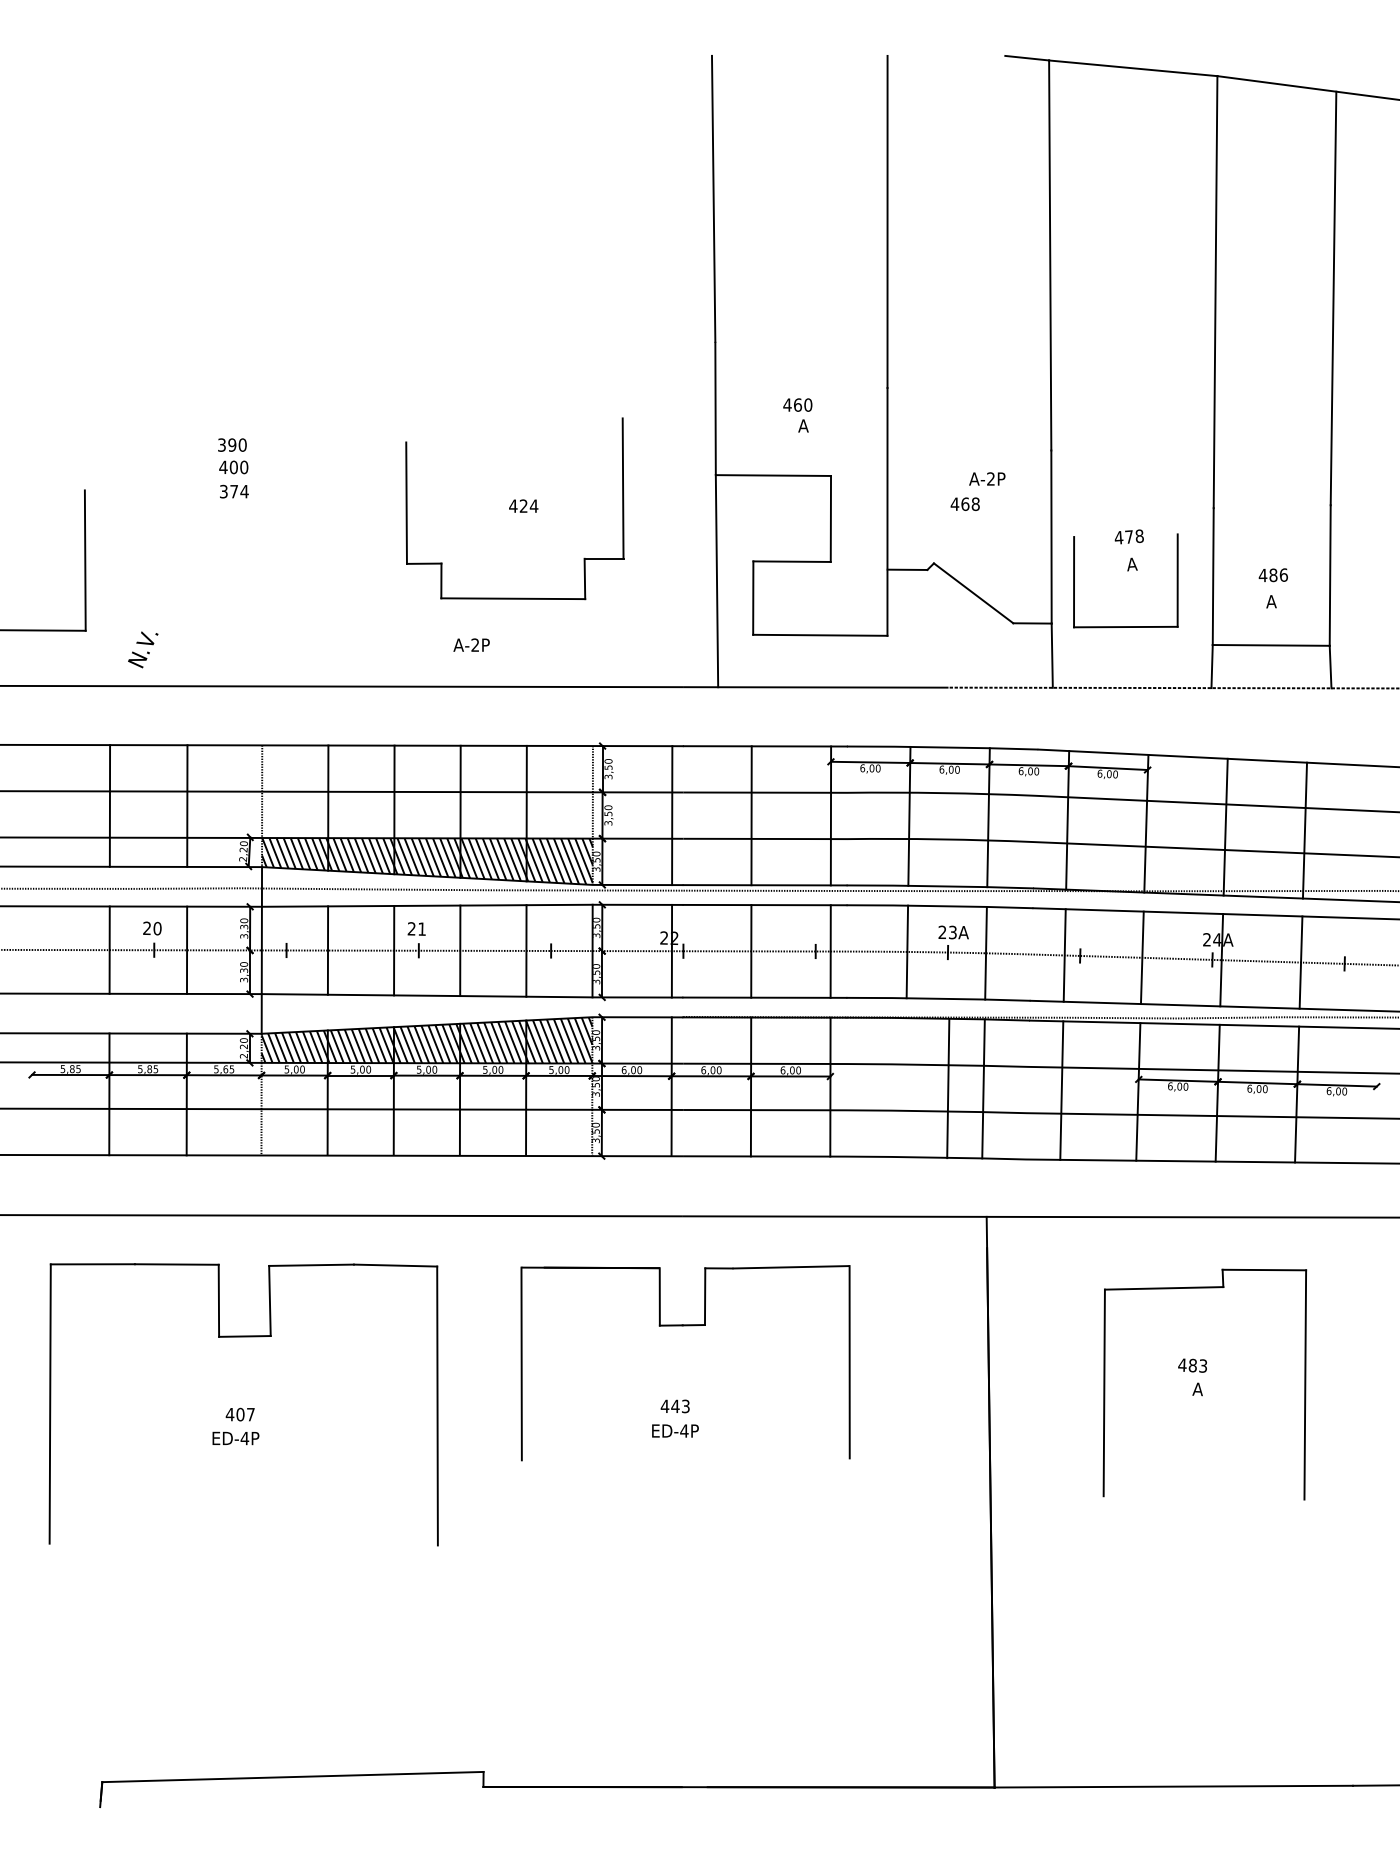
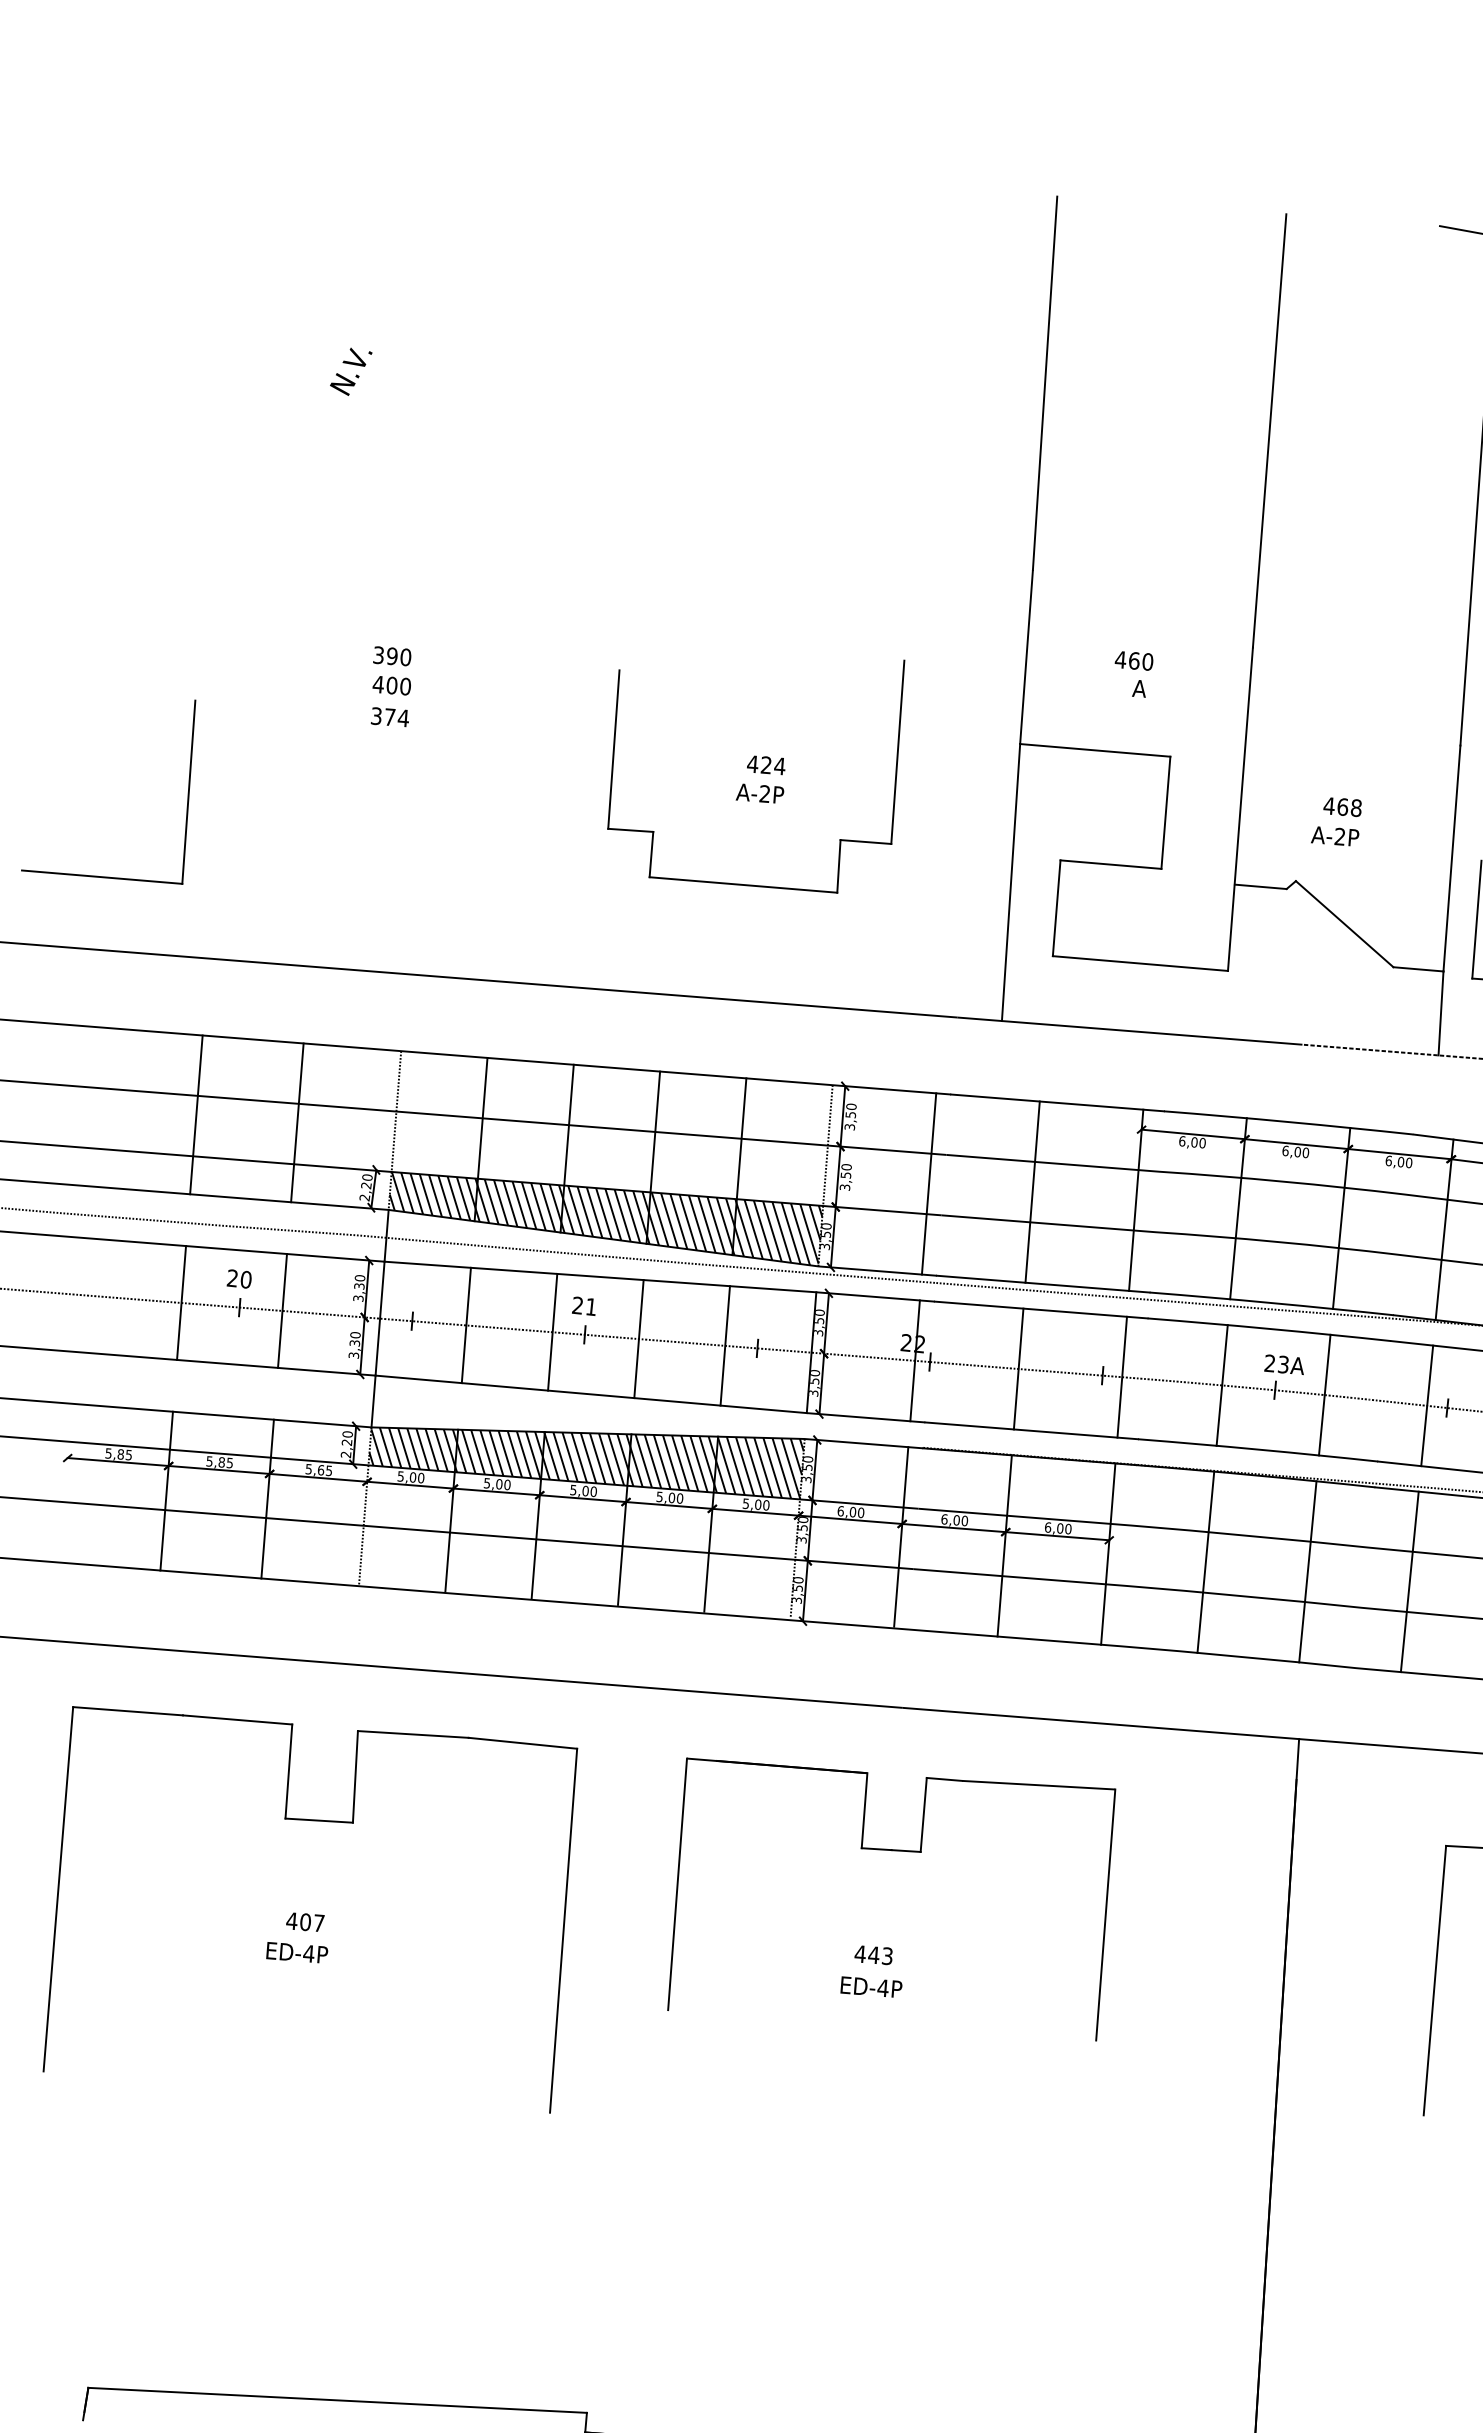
text: (987, 478) -> (1335, 835), moved
text: (471, 644) -> (760, 792), moved
text: (143, 649) -> (351, 371), moved
line: (948, 1088) -> (1206, 1562), moved

